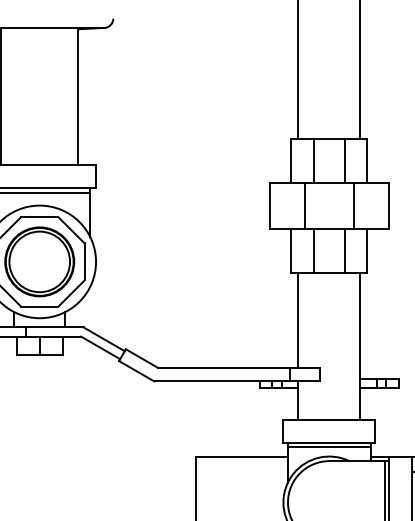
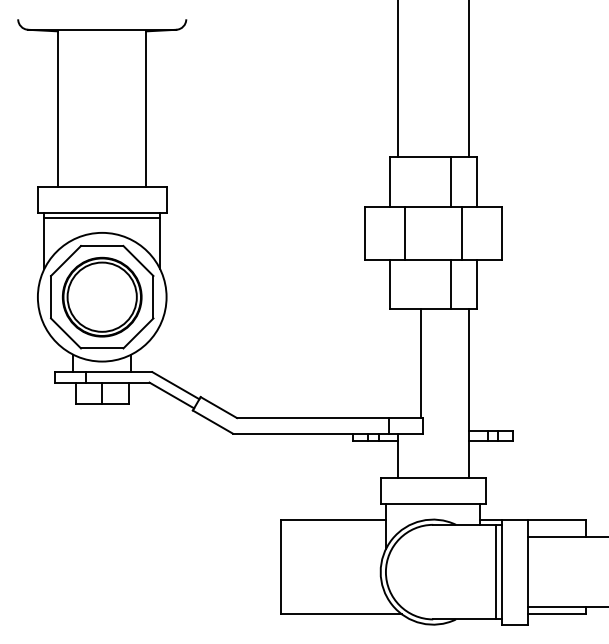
line: (313, 161) -> (415, 182), removed
line: (313, 250) -> (415, 284), removed
line: (298, 319) -> (420, 363), moved
line: (328, 447) -> (432, 509), removed

